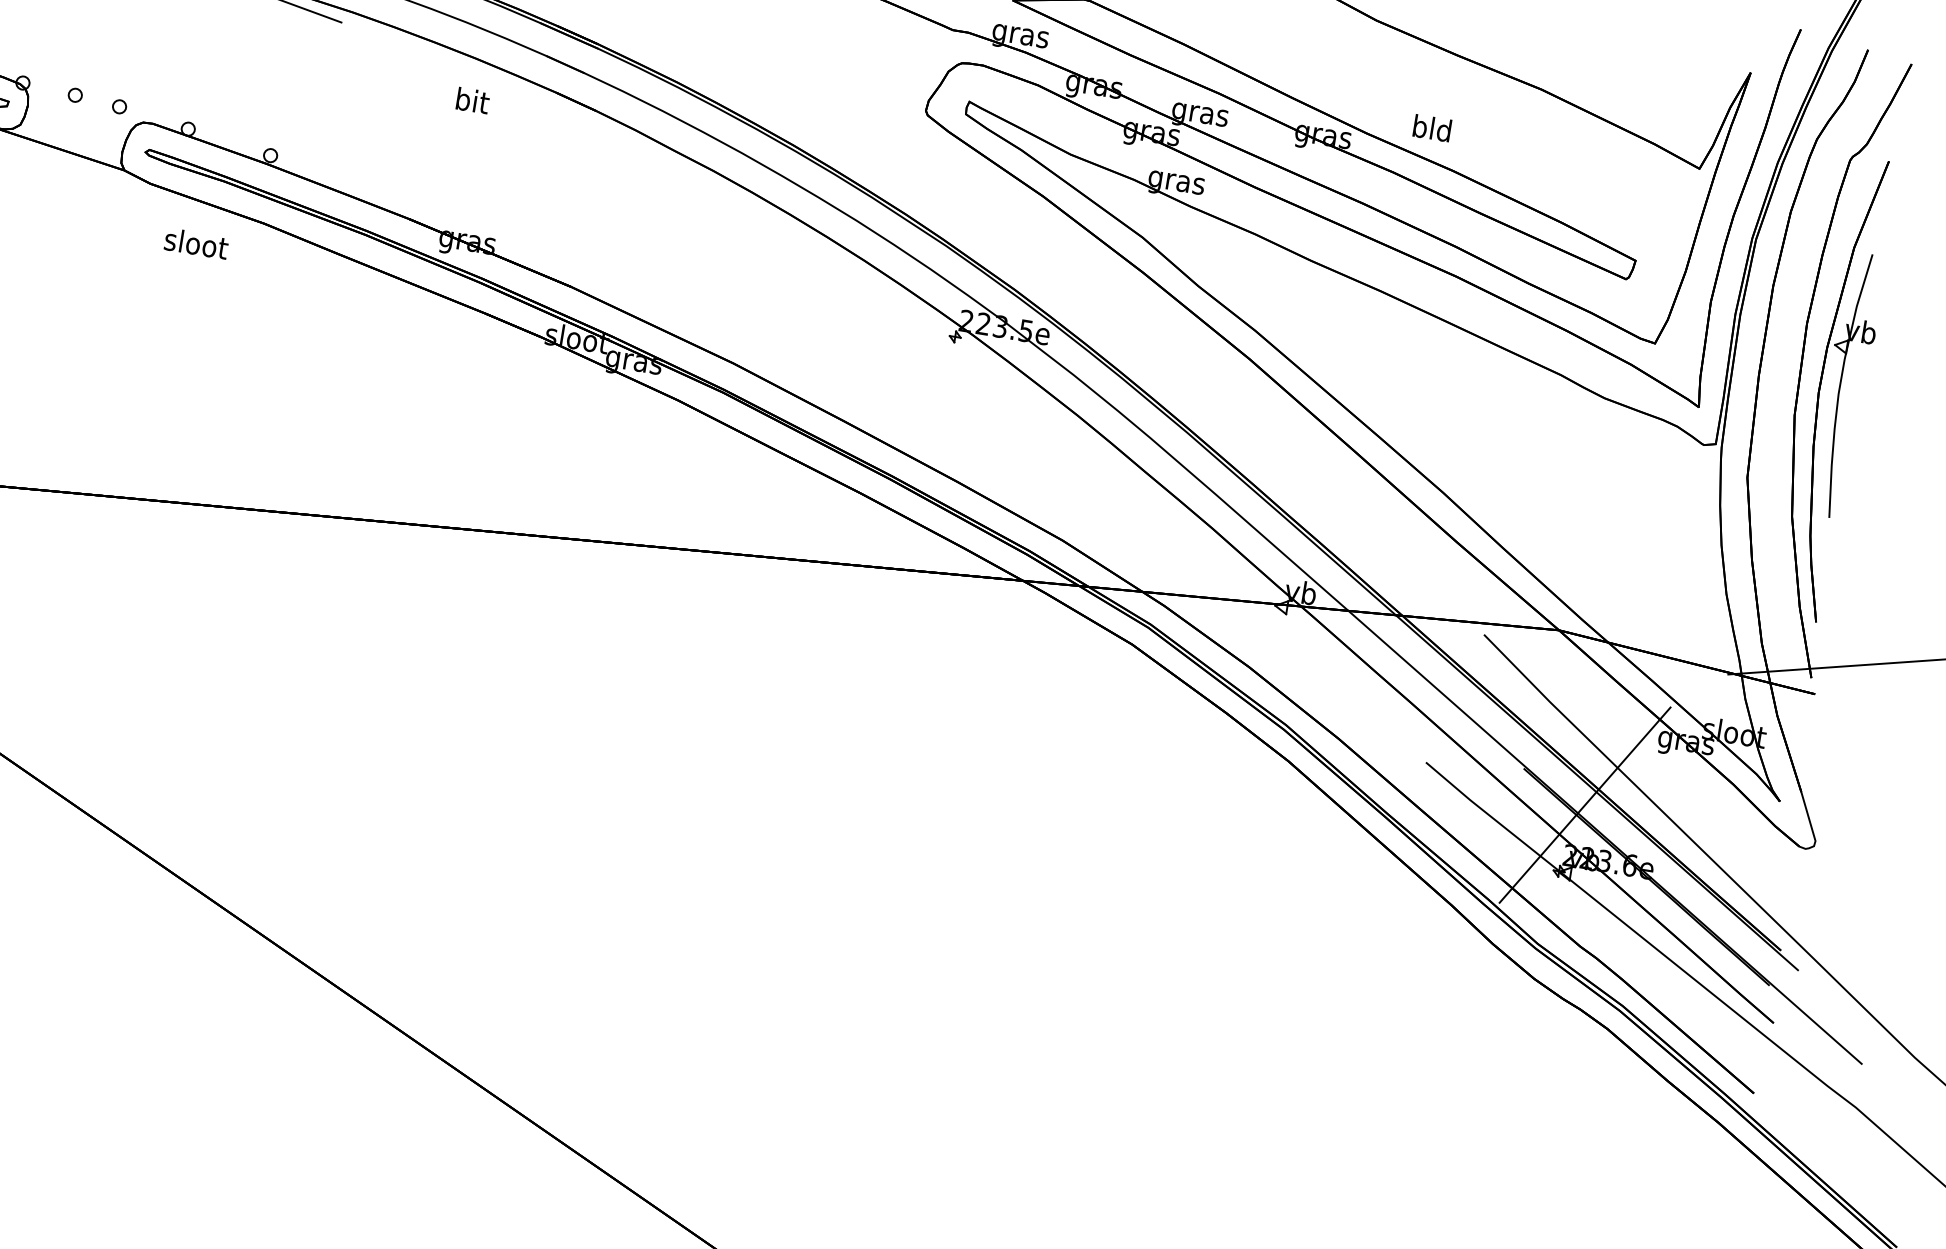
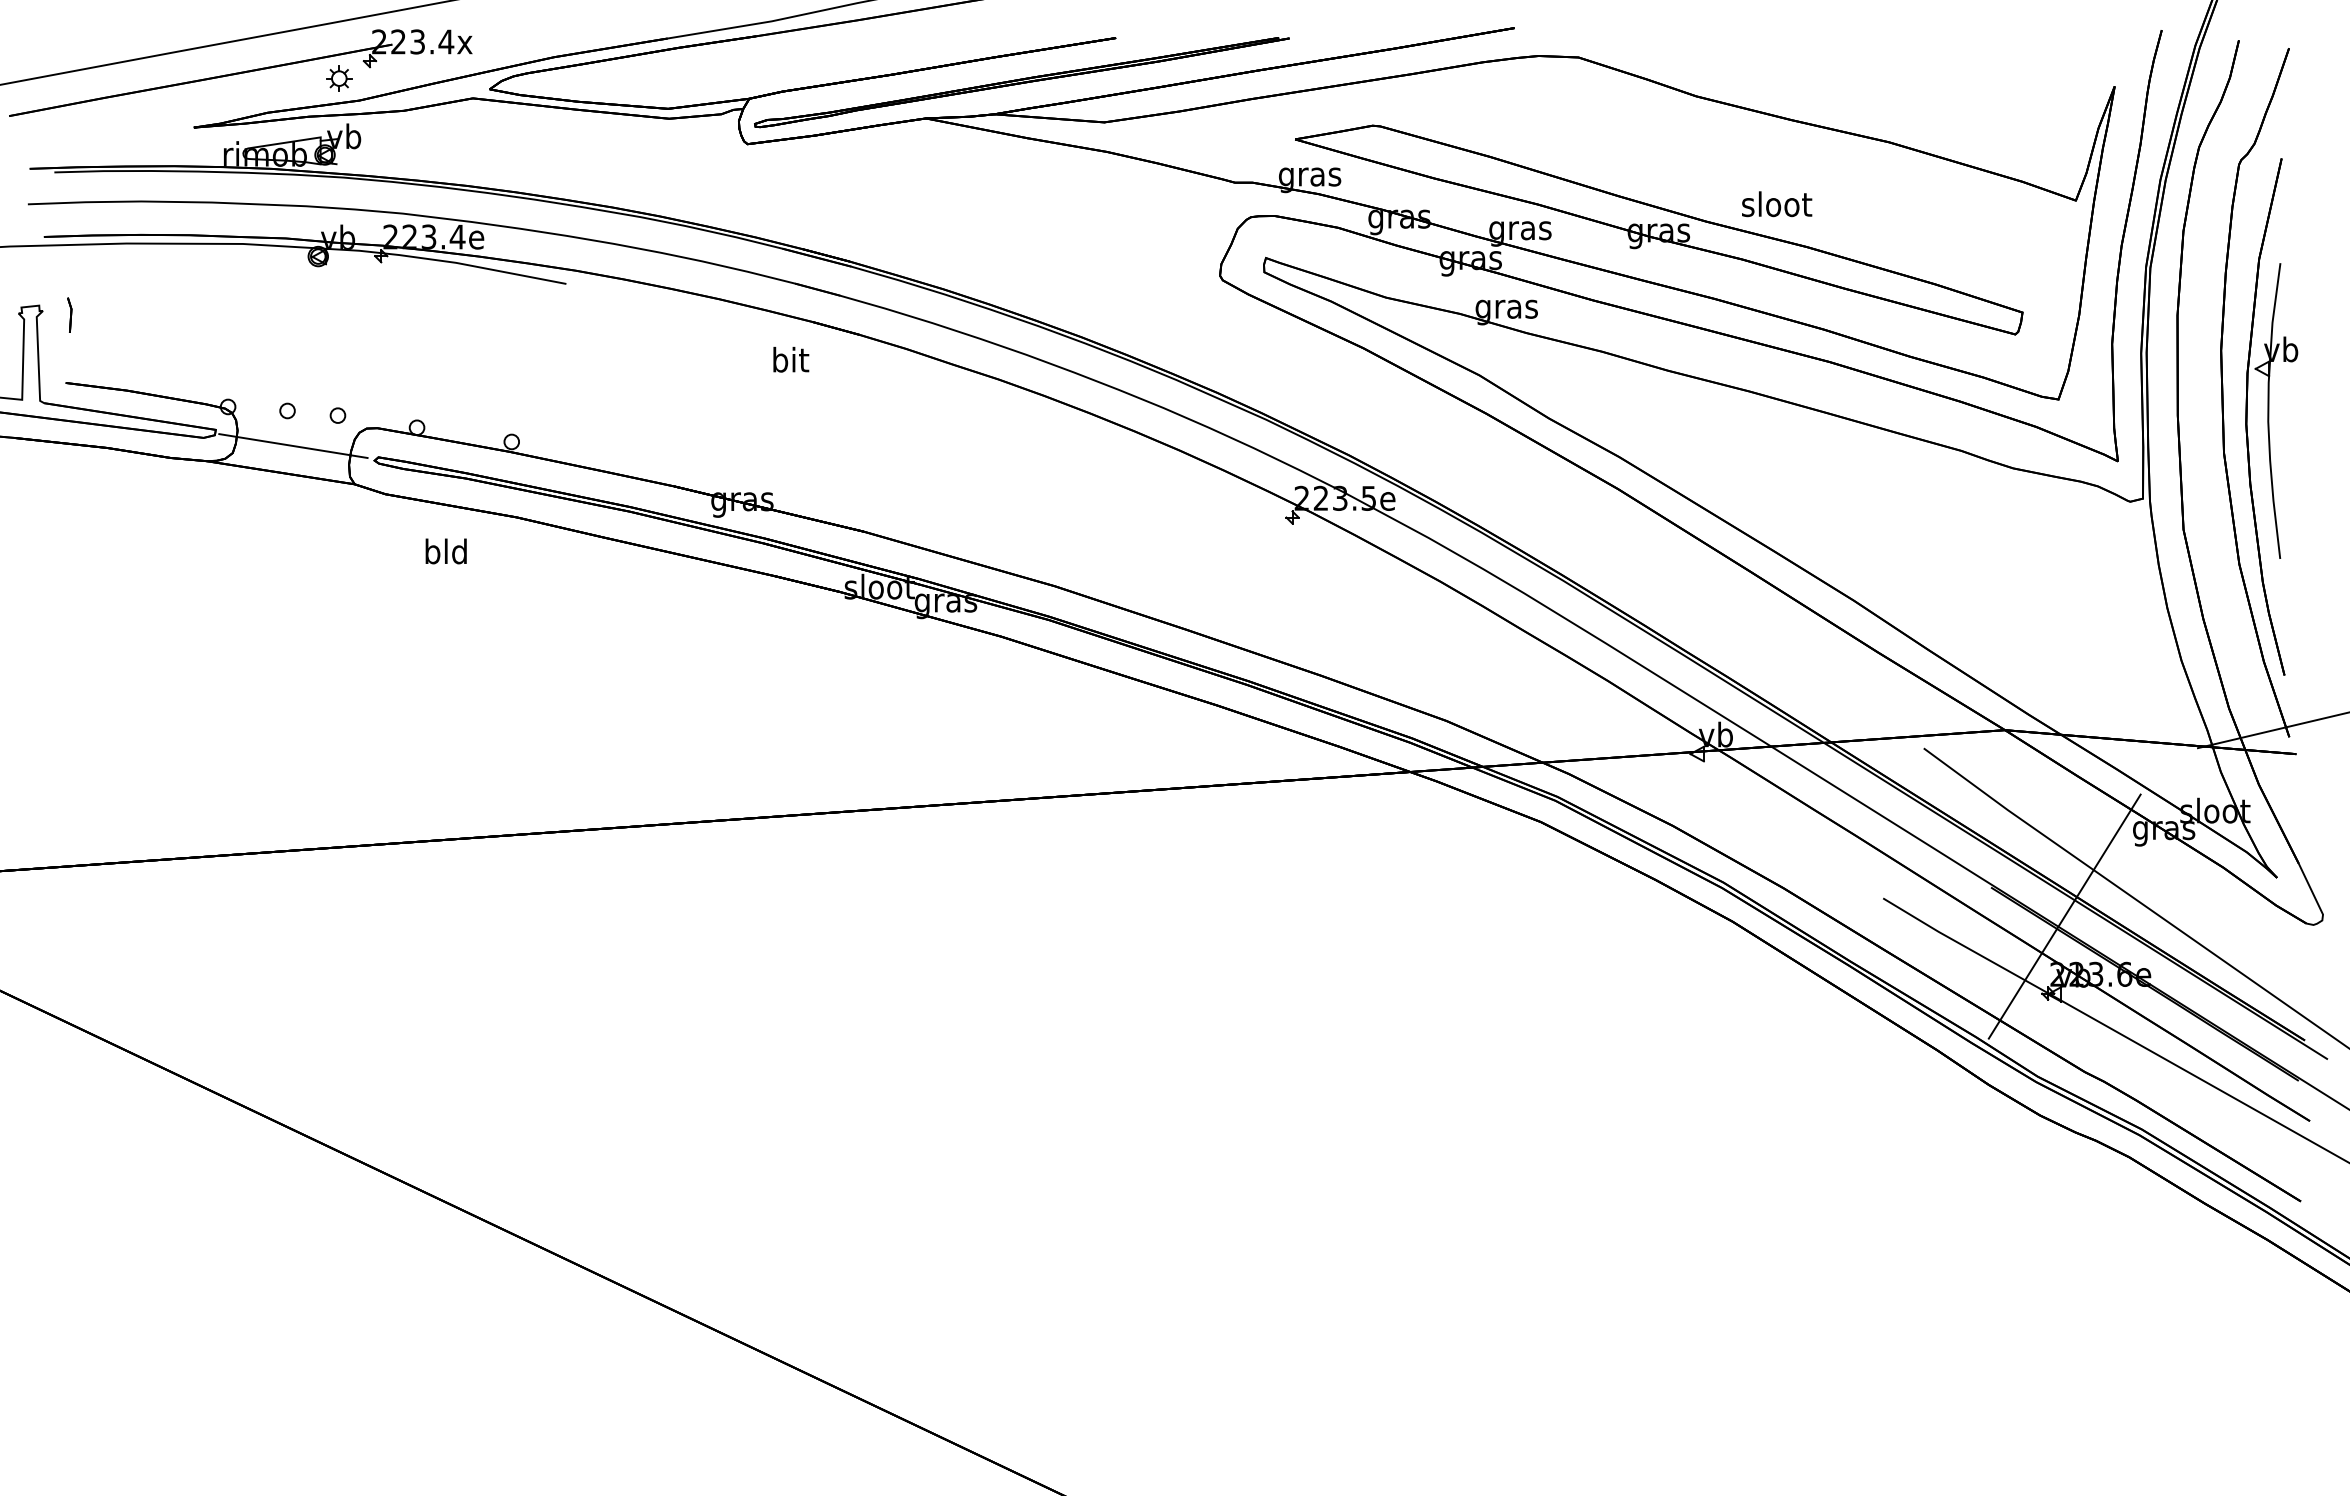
text: (473, 100) -> (791, 359), moved
line: (75, 127) -> (293, 446), added
text: (1433, 128) -> (1777, 204), bld -> sloot
text: (196, 243) -> (446, 551), sloot -> bld

